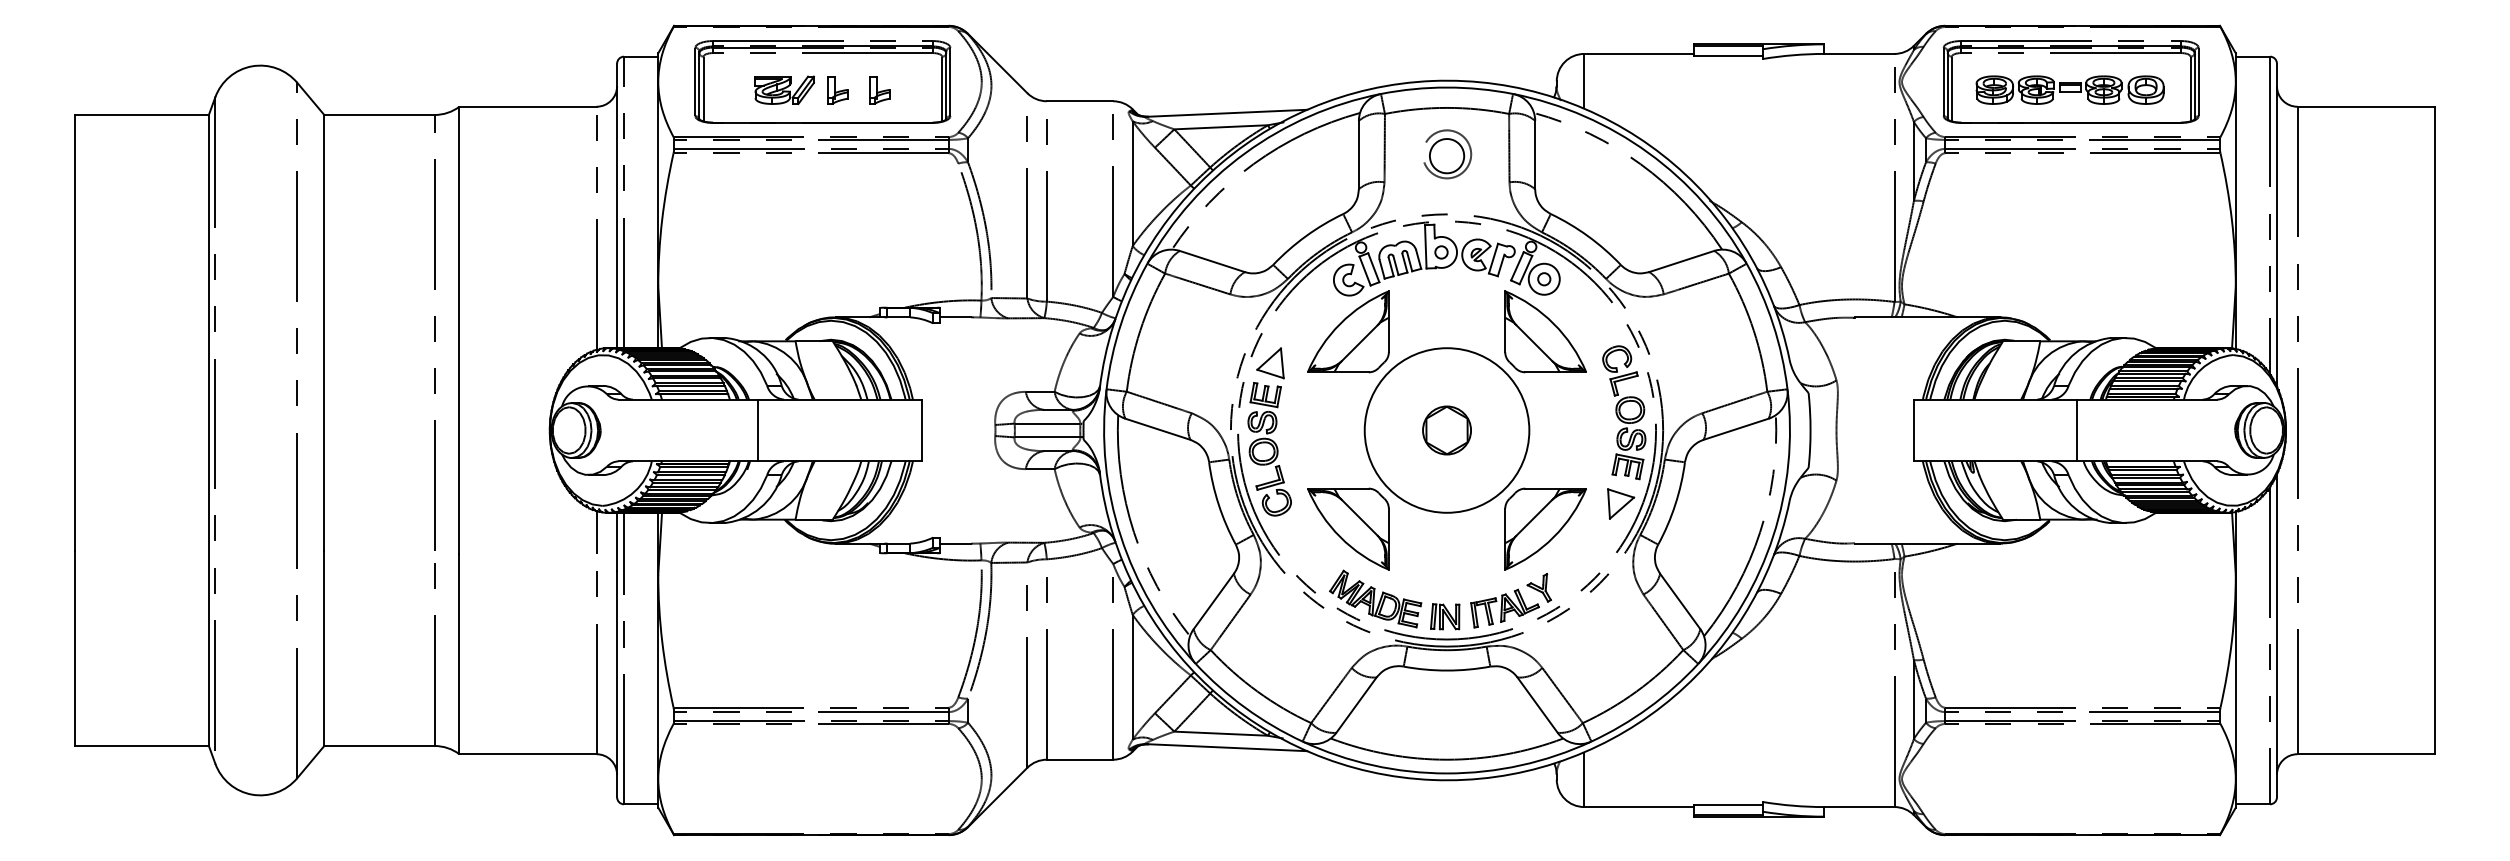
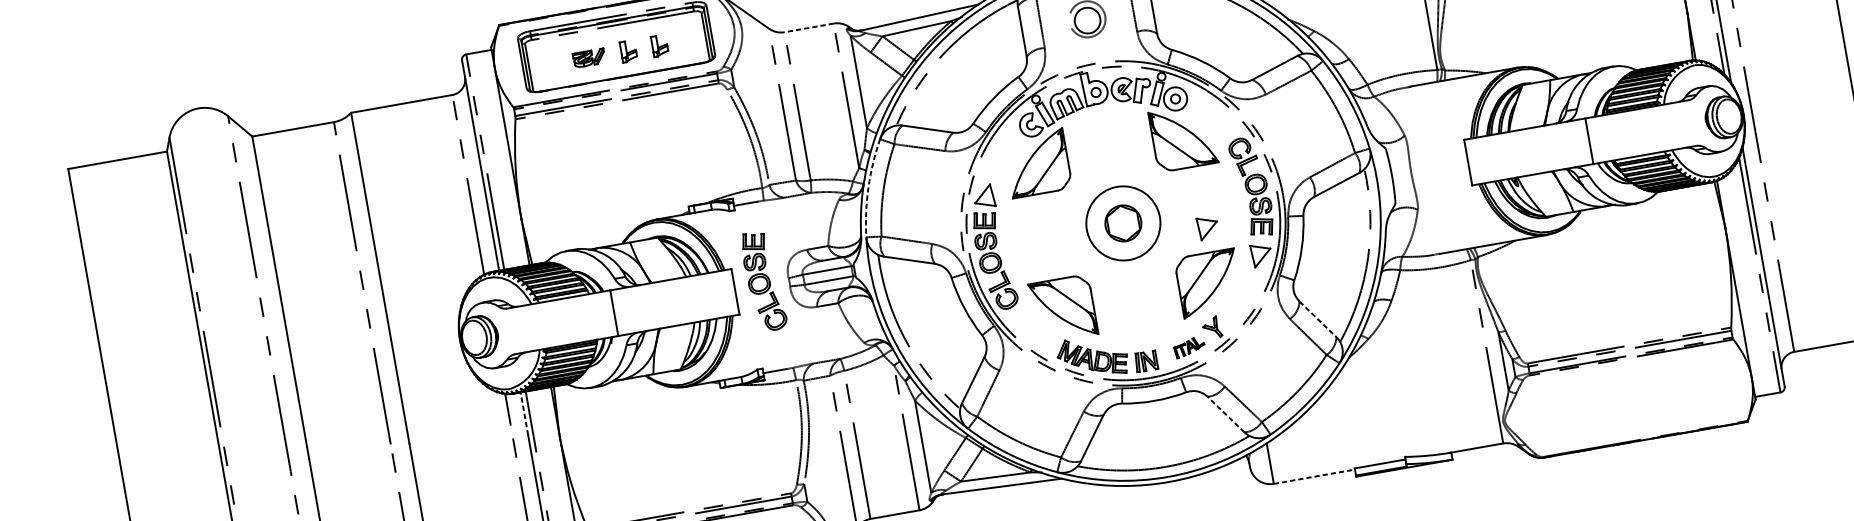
part: (784, 89) -> (589, 57), size x0.7
line: (1079, 101) -> (808, 28), solid -> dashed
arc: (1120, 324) -> (868, 187), solid -> dashed
part: (961, 423) -> (763, 281), added
circle: (1446, 430) -> (1122, 223), size x0.6
part: (1557, 455) -> (1208, 227), added
line: (617, 540) -> (524, 412), solid -> dashed
line: (1680, 601) -> (1318, 319), solid -> dashed
part: (1504, 608) -> (1189, 347), size x0.6
line: (1537, 704) -> (1225, 414), solid -> dashed
line: (1639, 807) -> (1314, 477), solid -> dashed

